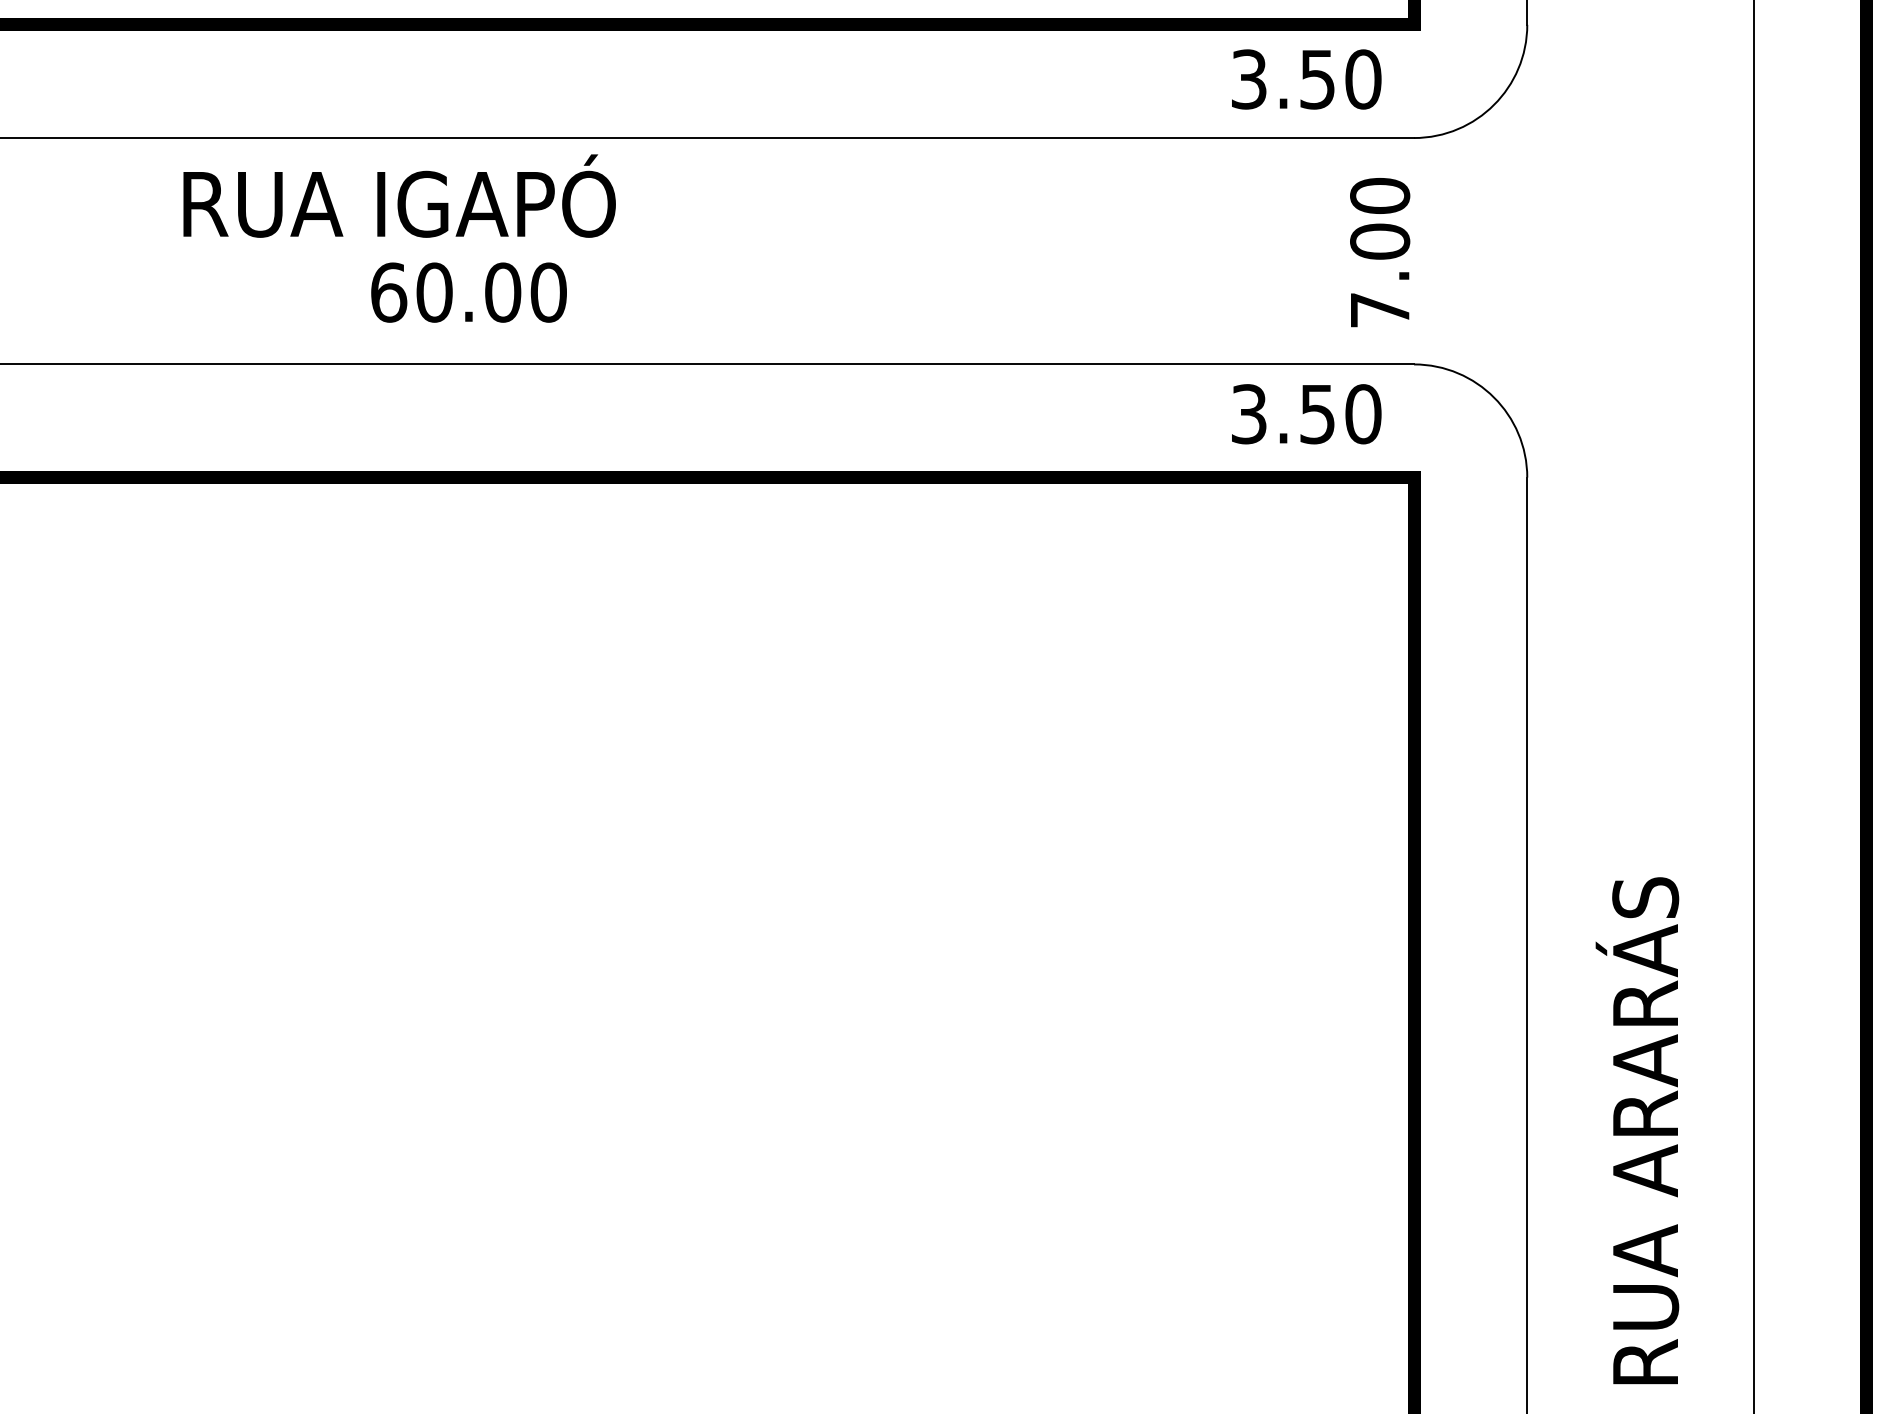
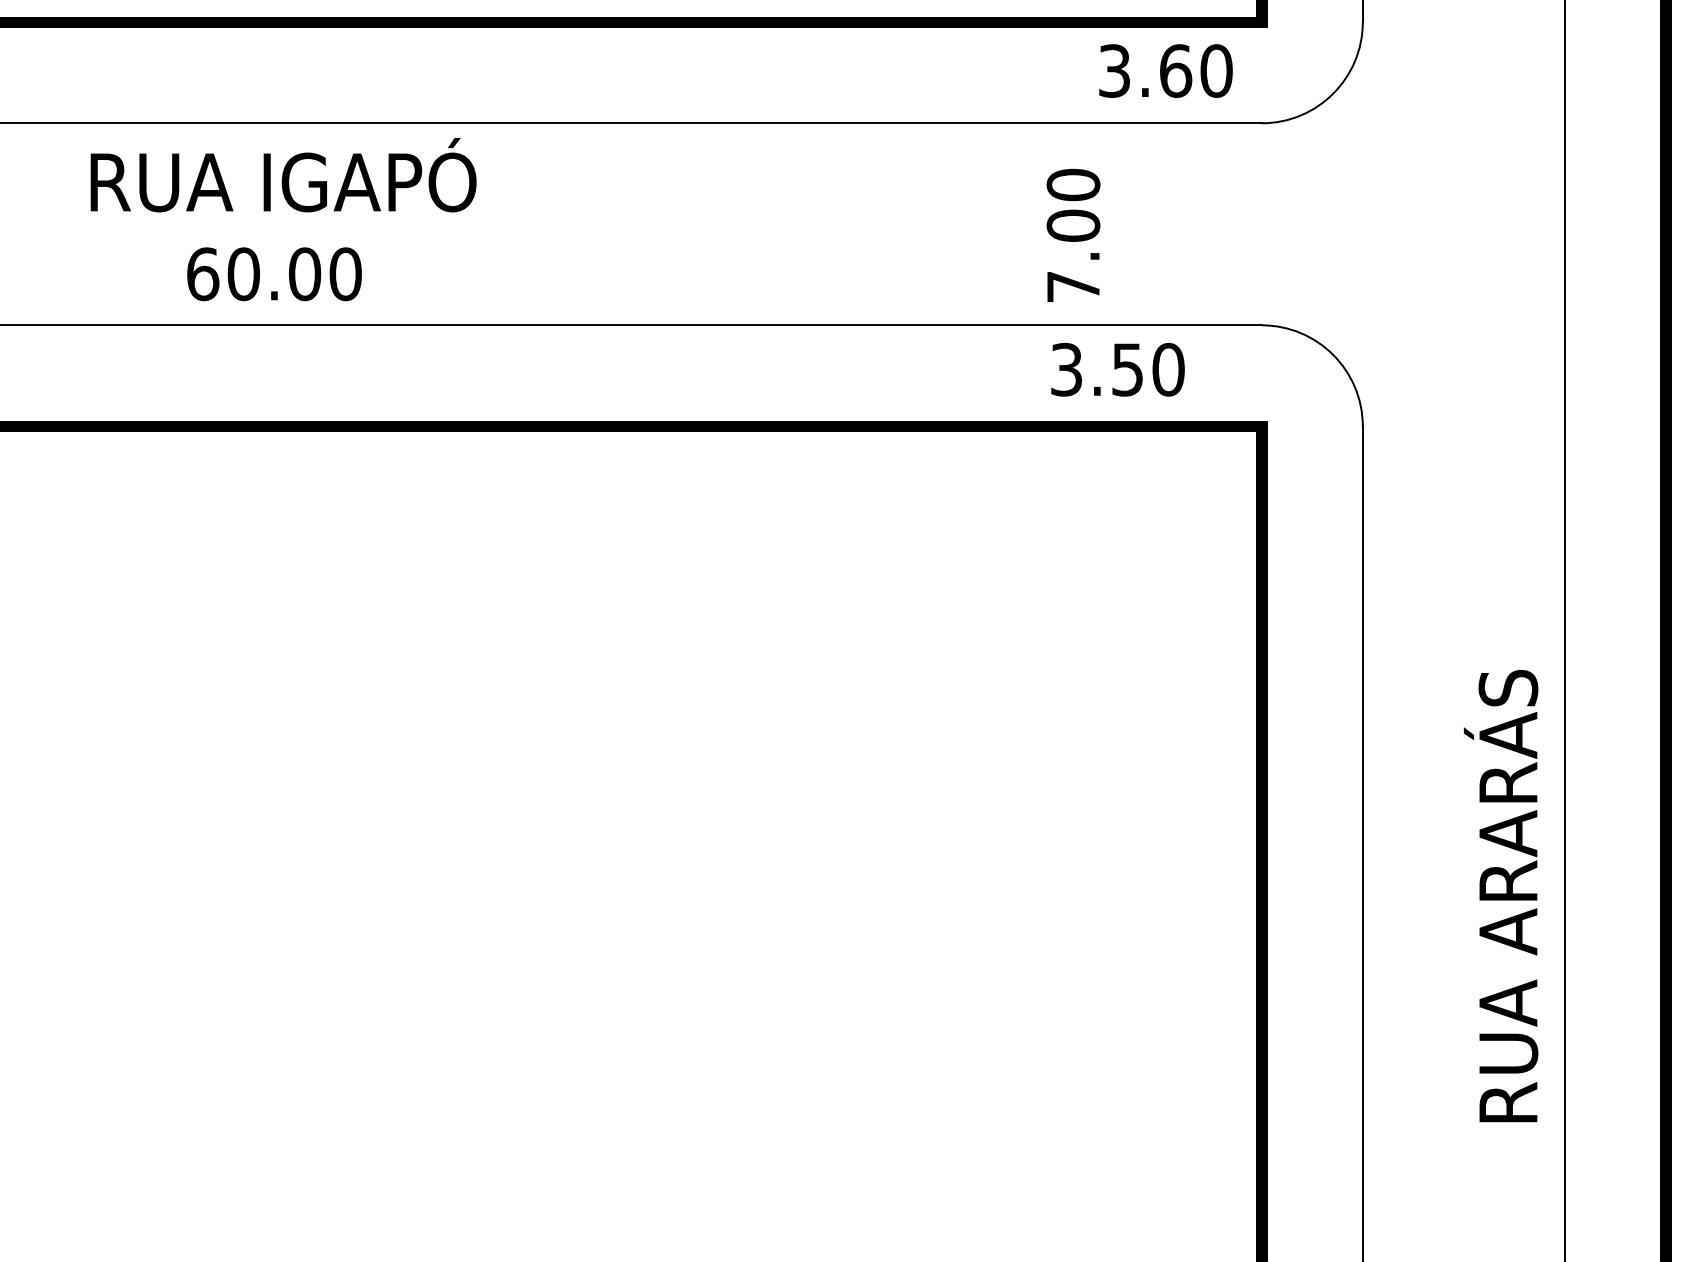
text: (1318, 78) -> (1176, 70), 3.50 -> 3.60
text: (399, 196) -> (283, 175), moved
text: (1380, 252) -> (1073, 235), moved
text: (468, 292) -> (274, 274), moved
text: (1306, 413) -> (1117, 369), moved
text: (1637, 1131) -> (1501, 896), moved

